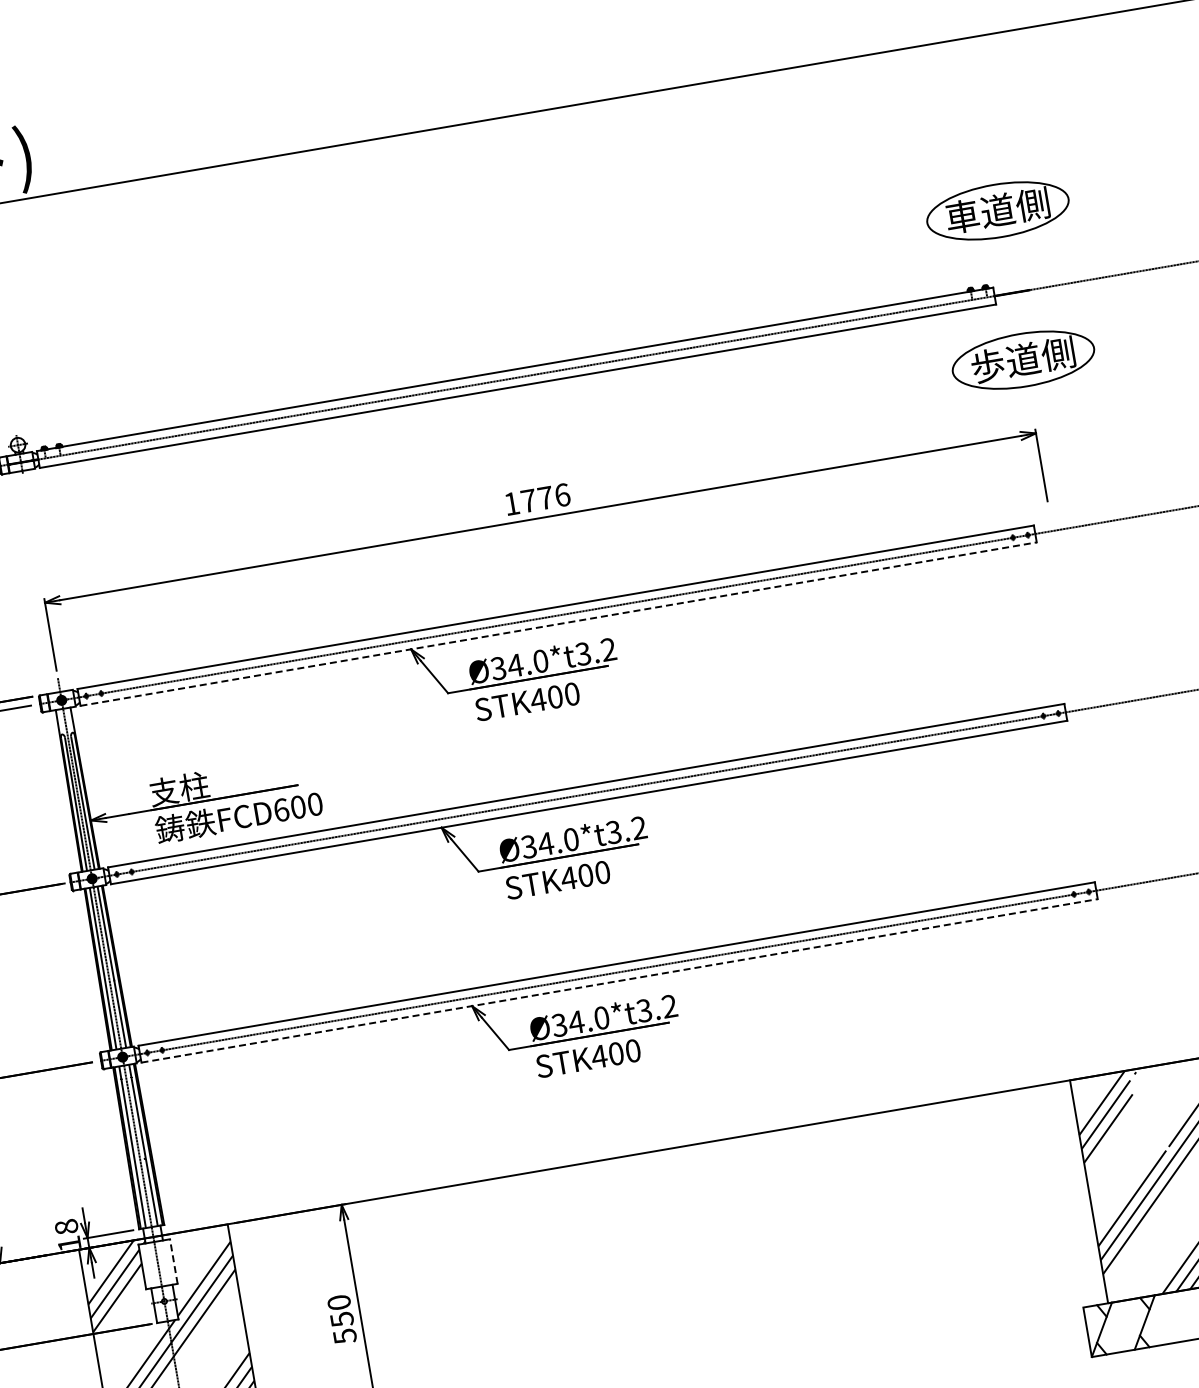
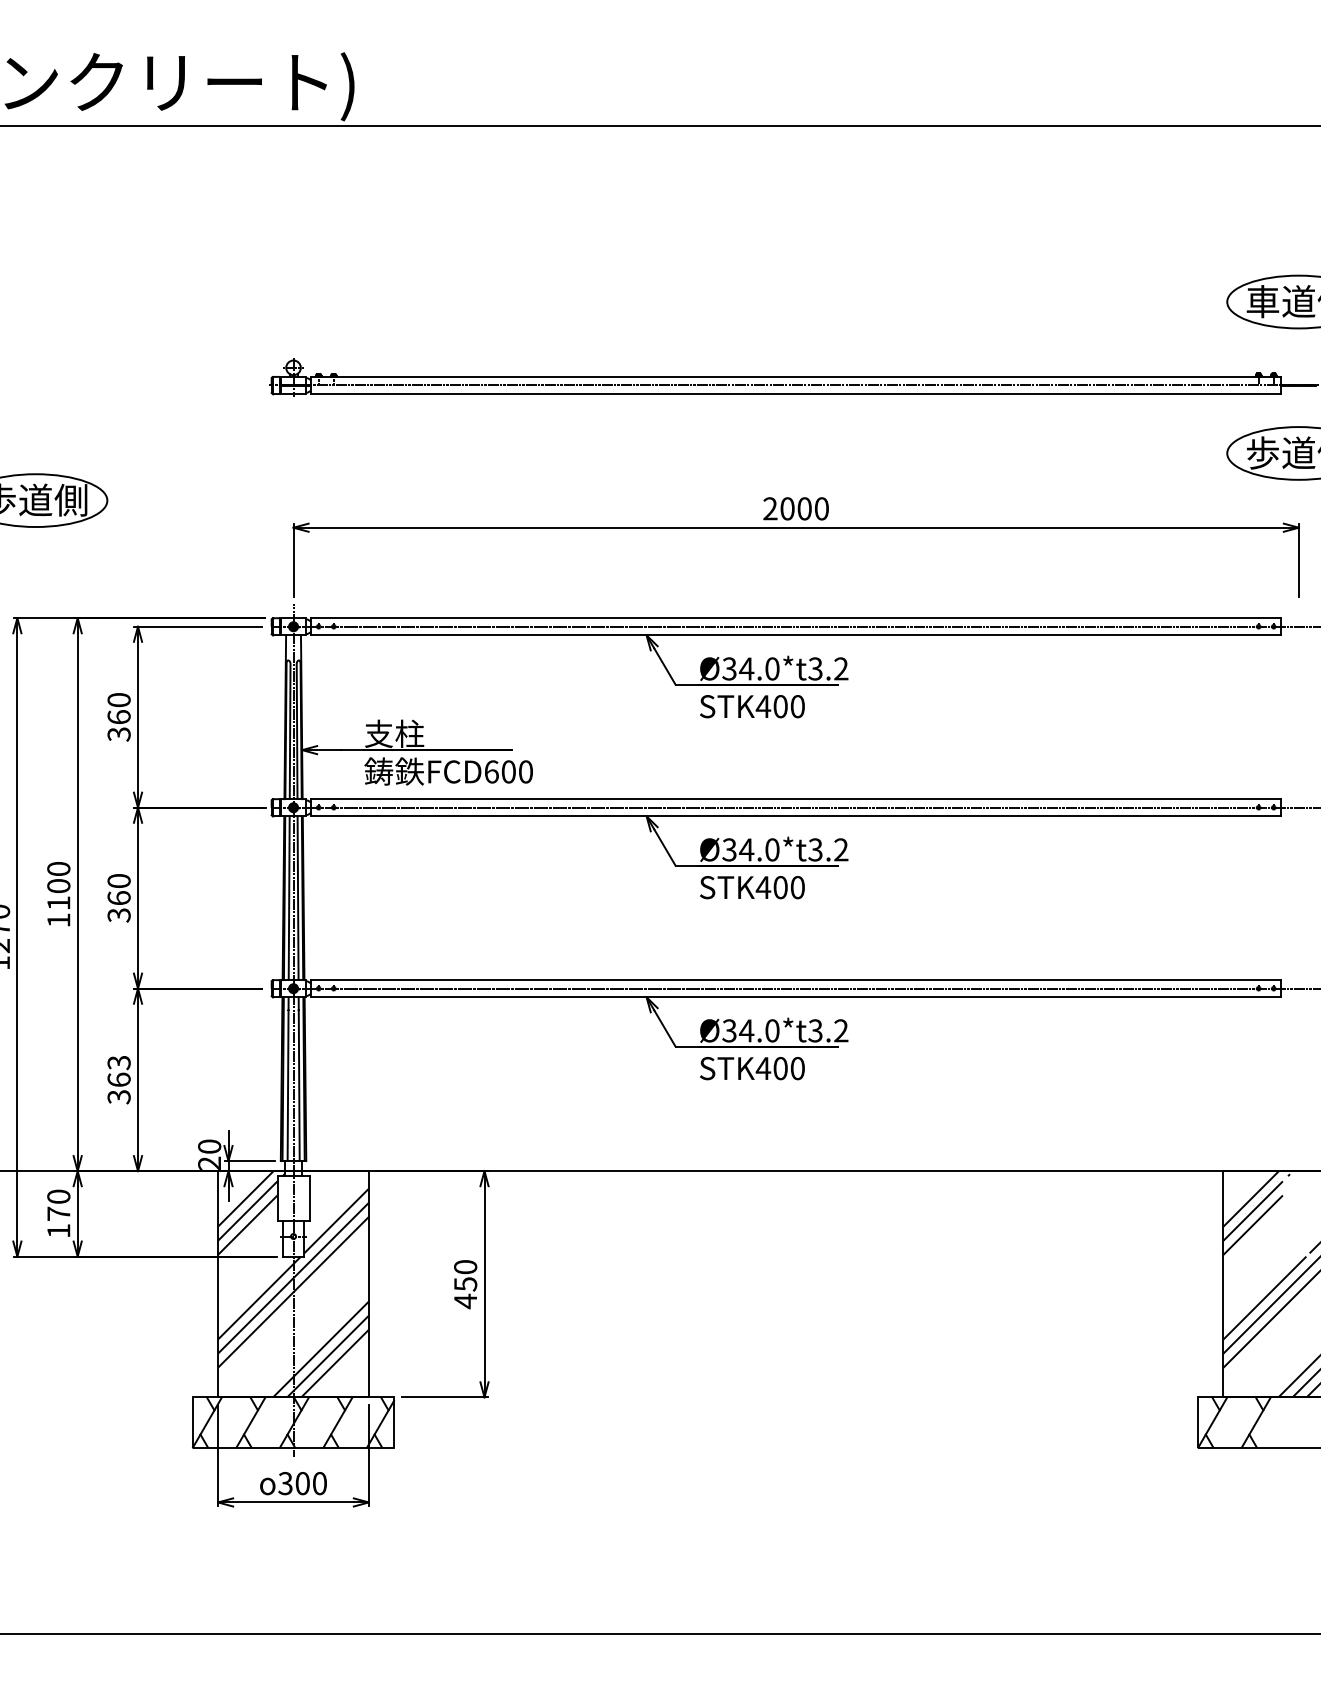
text: (537, 499) -> (796, 508), 1776 -> 2000
line: (558, 624) -> (796, 635), dashed -> solid
line: (619, 981) -> (796, 997), dashed -> solid
text: (67, 1234) -> (209, 1154), 18 -> 20
line: (173, 1261) -> (309, 1198), dashed -> solid
text: (344, 1336) -> (465, 1301), 550 -> 450

